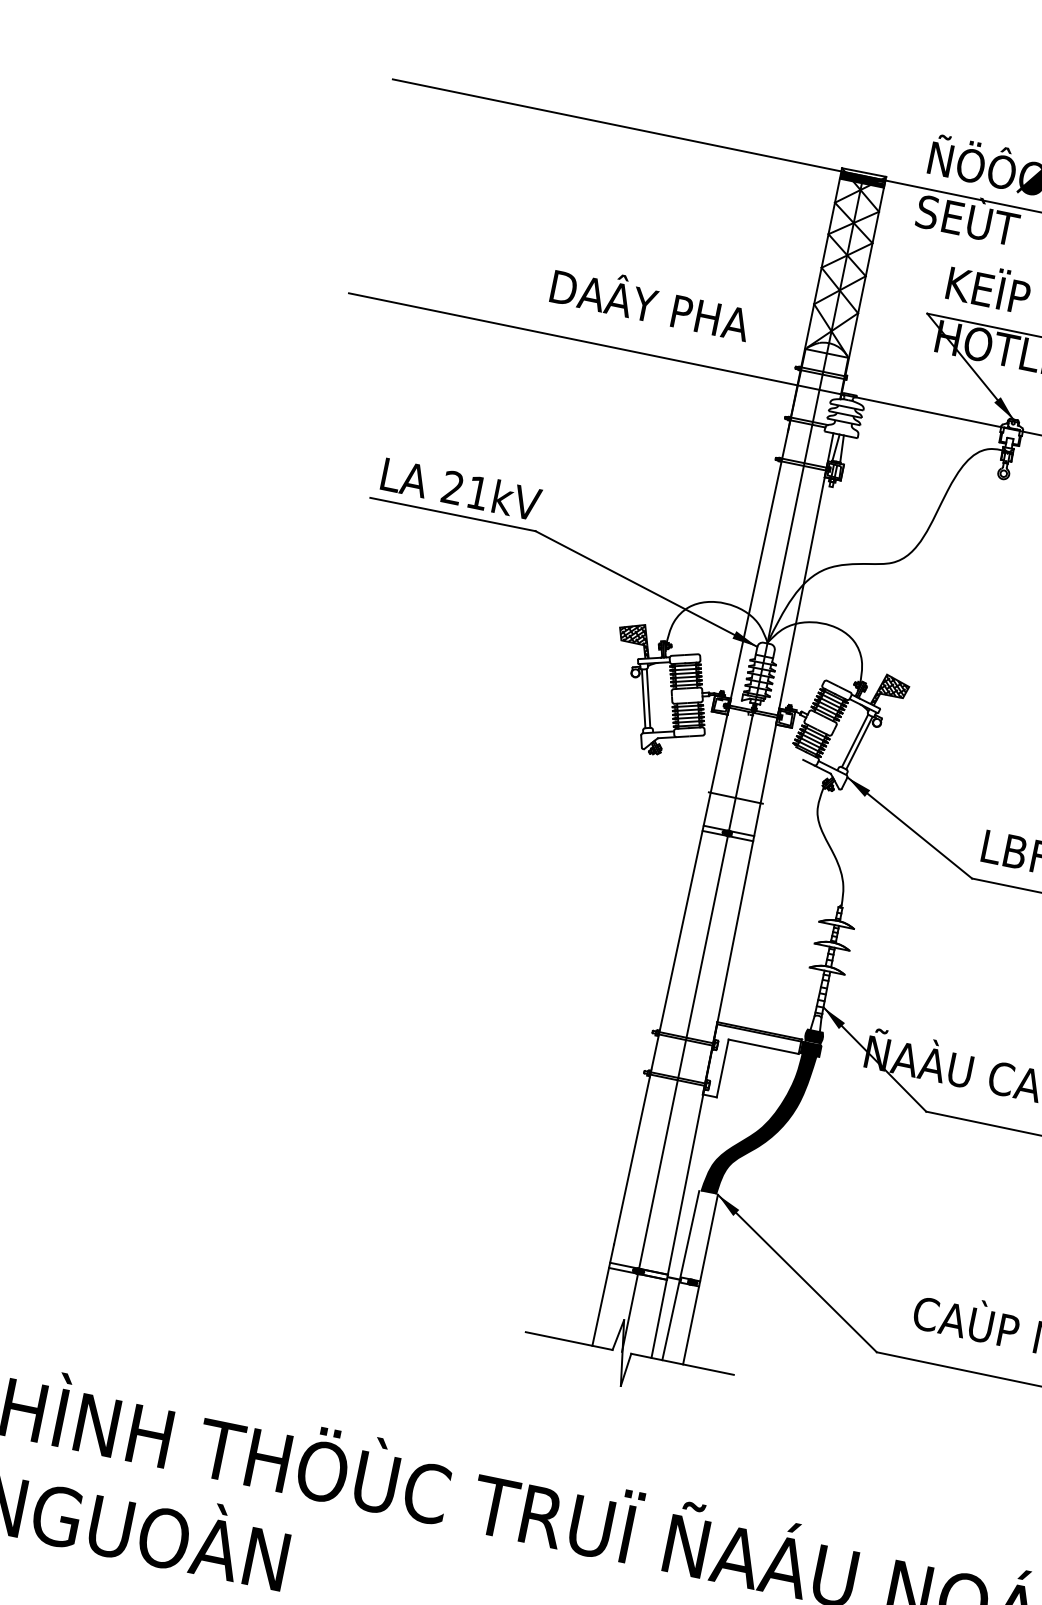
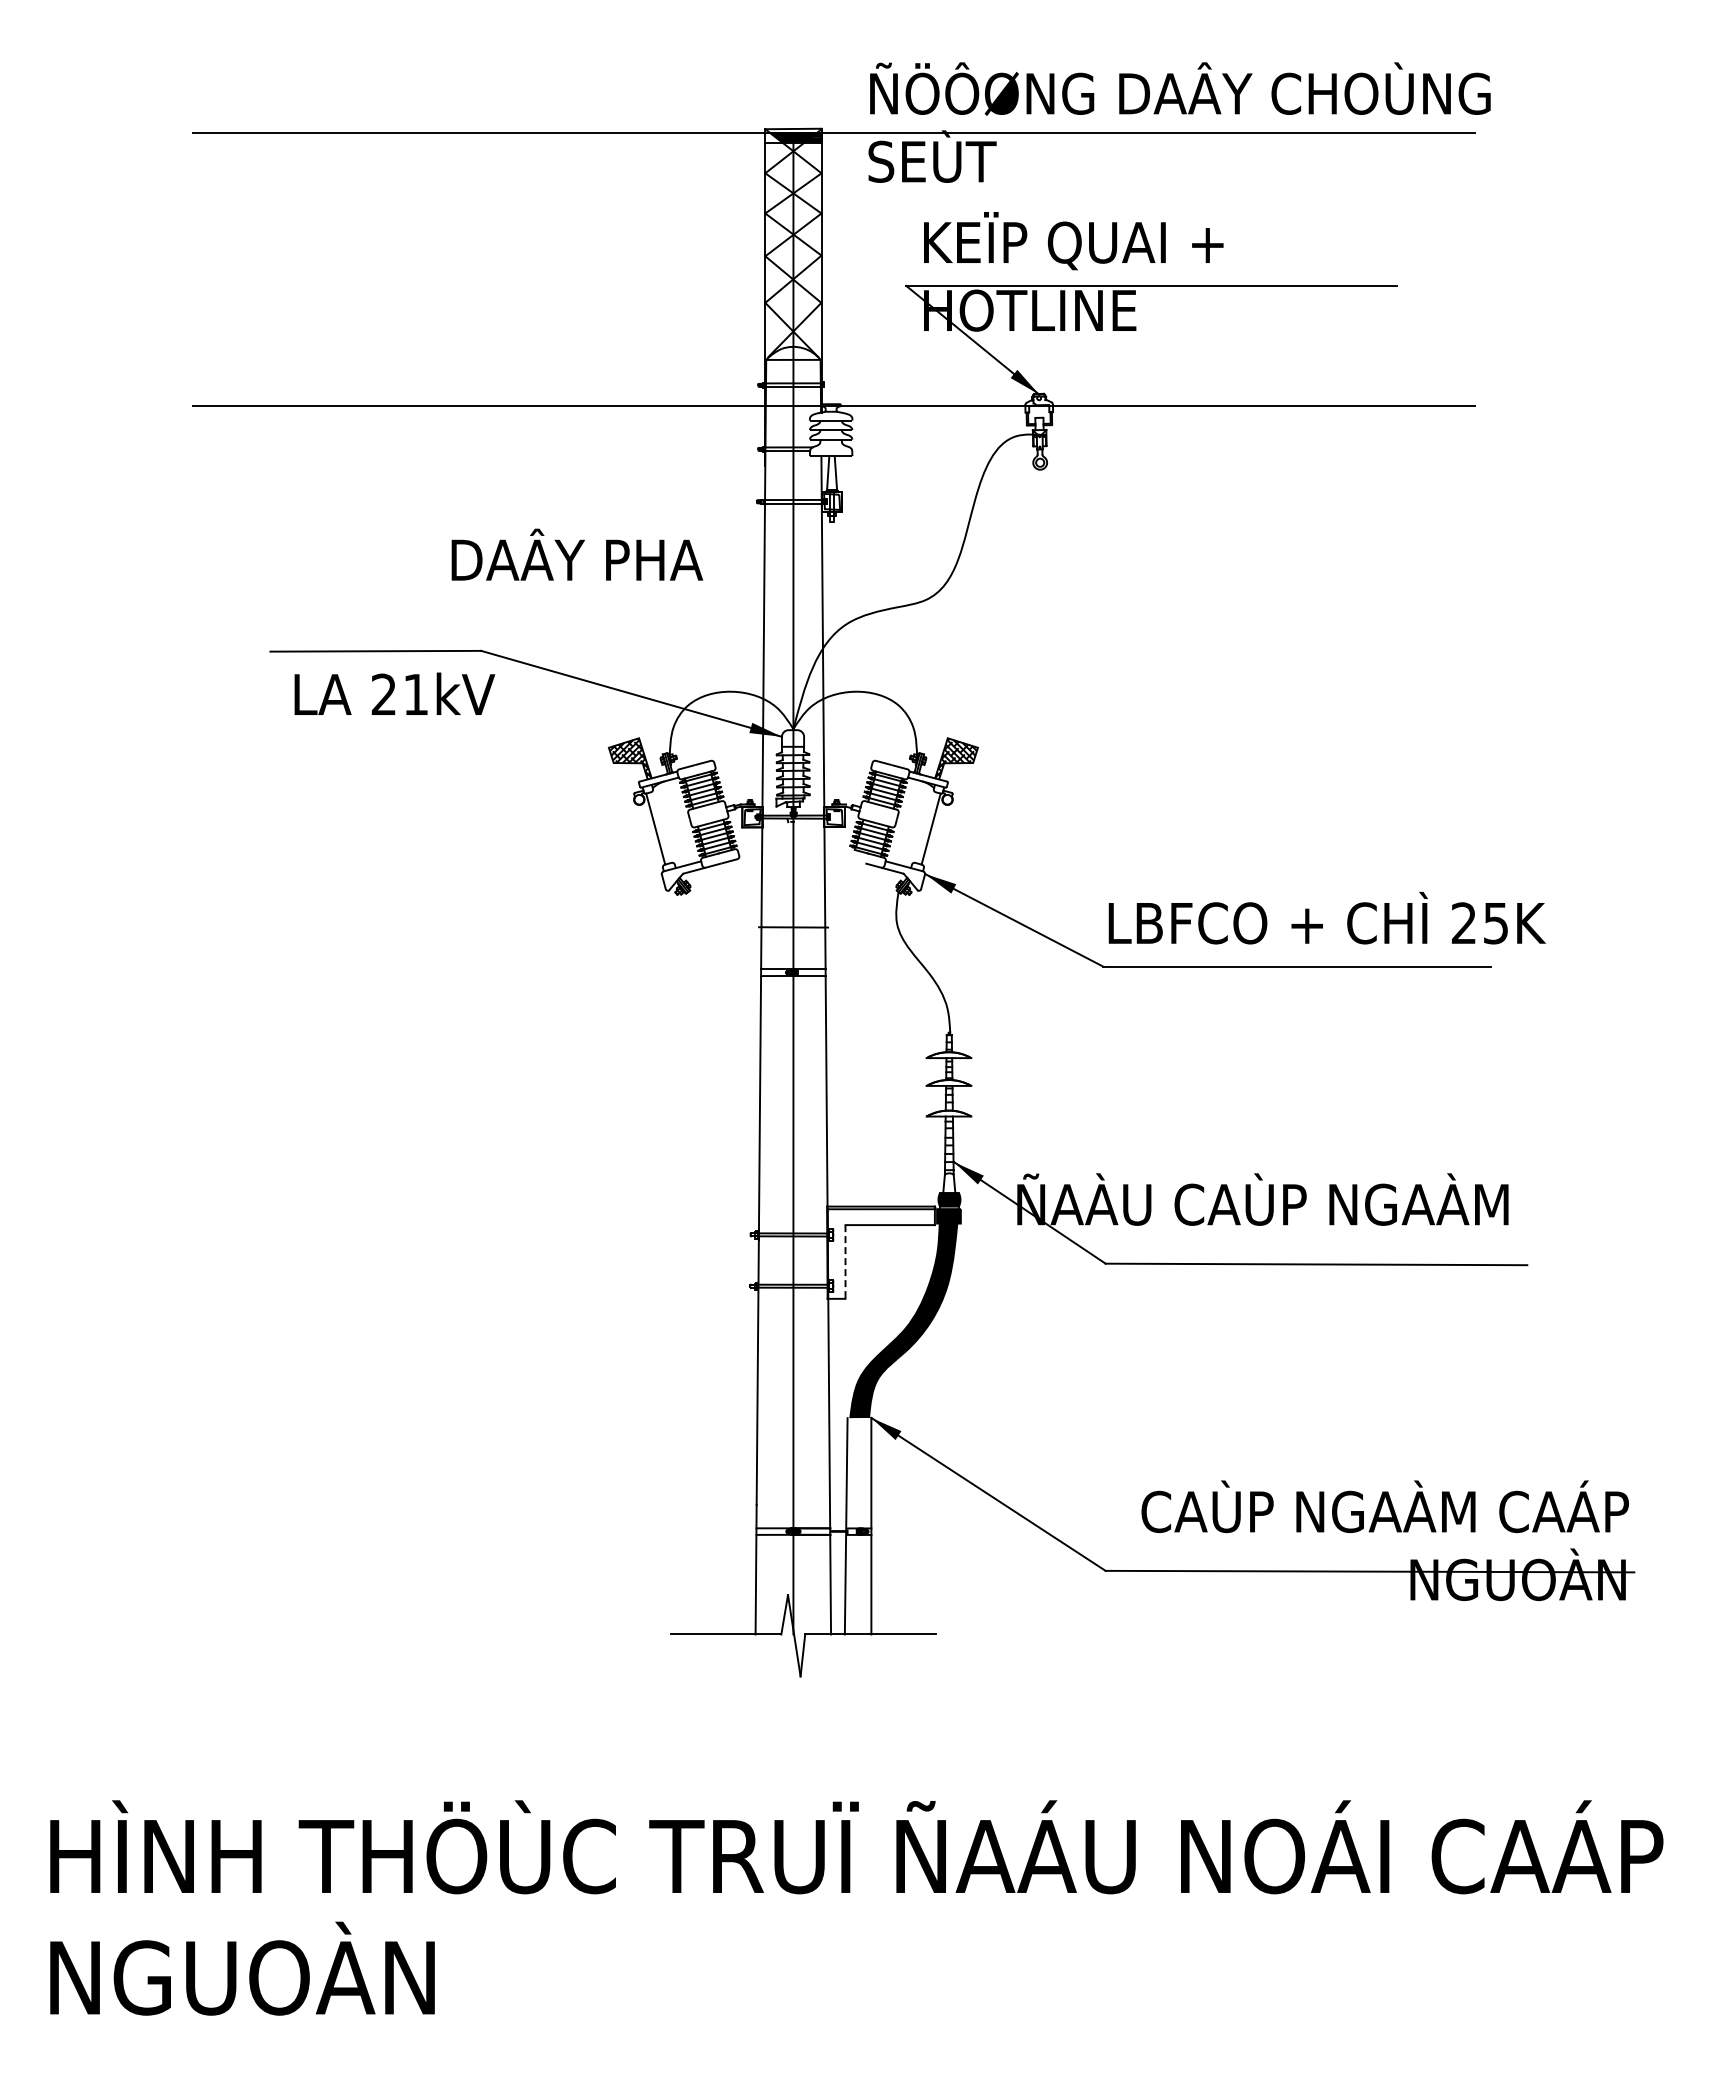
fill: (847, 176) -> (773, 137), removed
text: (651, 301) -> (577, 554), moved
text: (461, 488) -> (394, 693), moved
line: (648, 698) -> (661, 827), removed
line: (854, 740) -> (924, 827), removed
line: (722, 1068) -> (845, 1261), solid -> dashed

